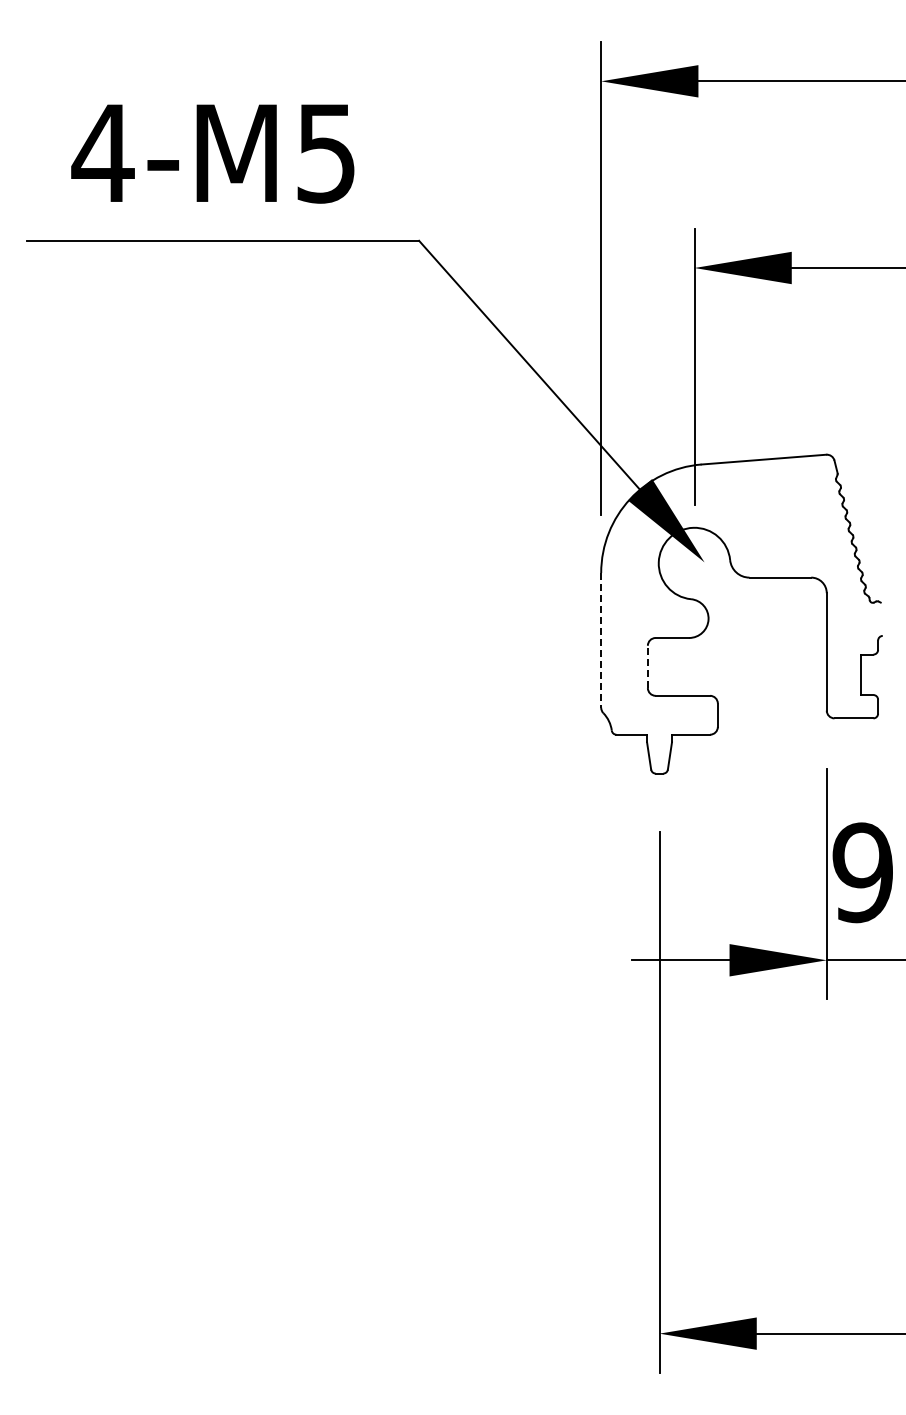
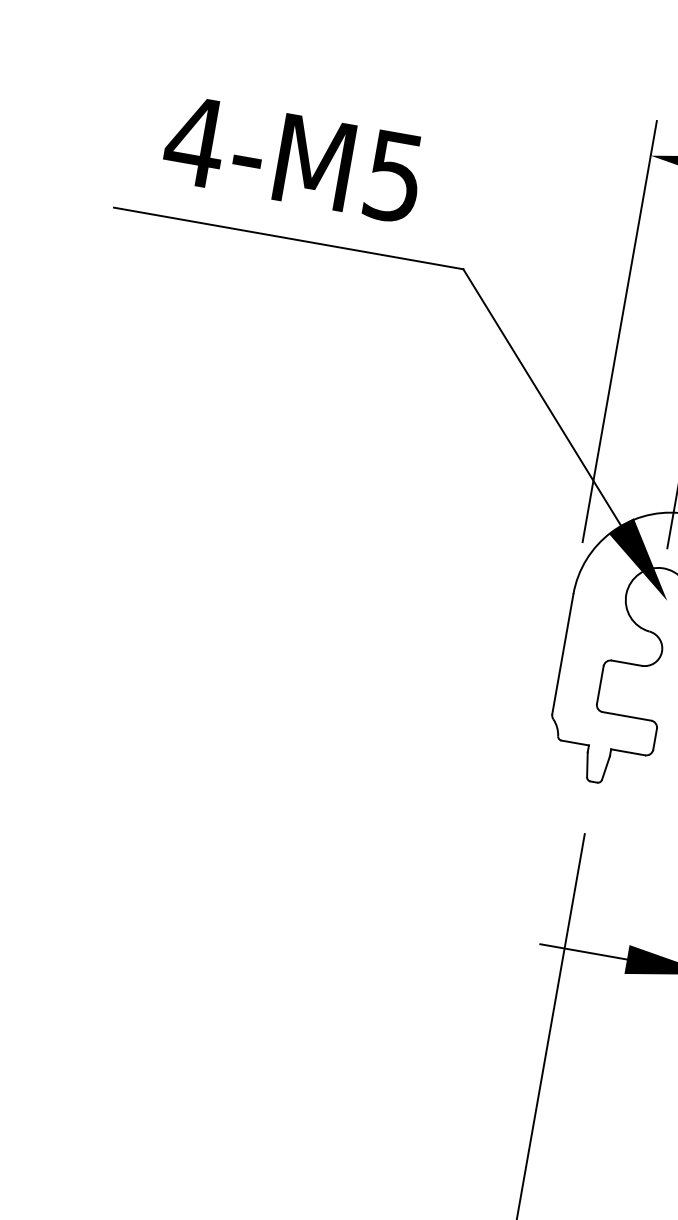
line: (601, 640) -> (563, 654), dashed -> solid
line: (647, 666) -> (600, 684), dashed -> solid

